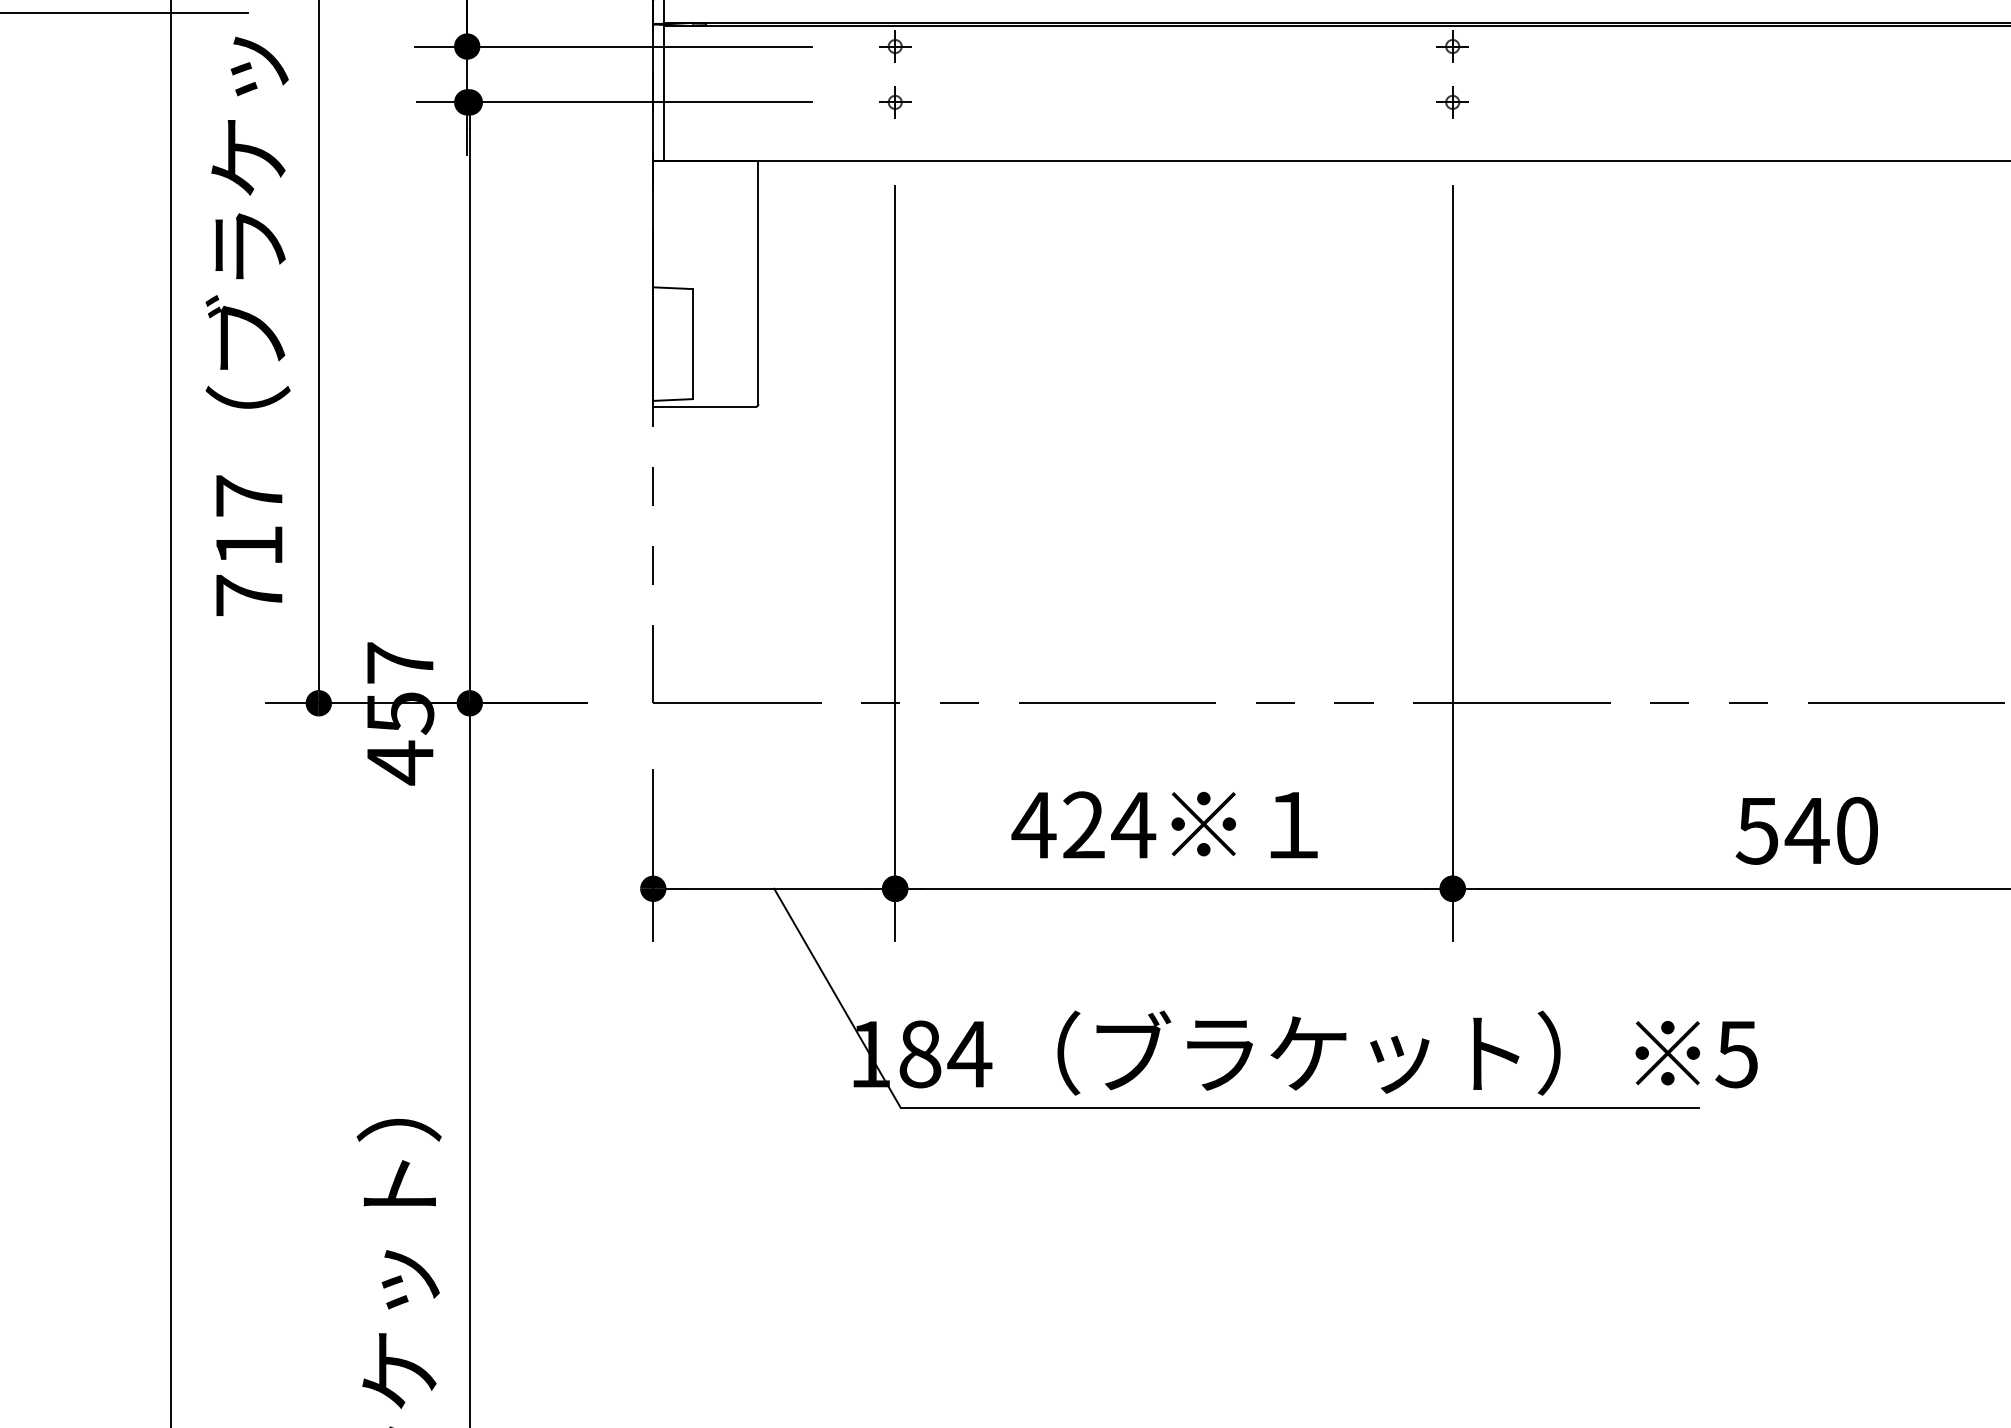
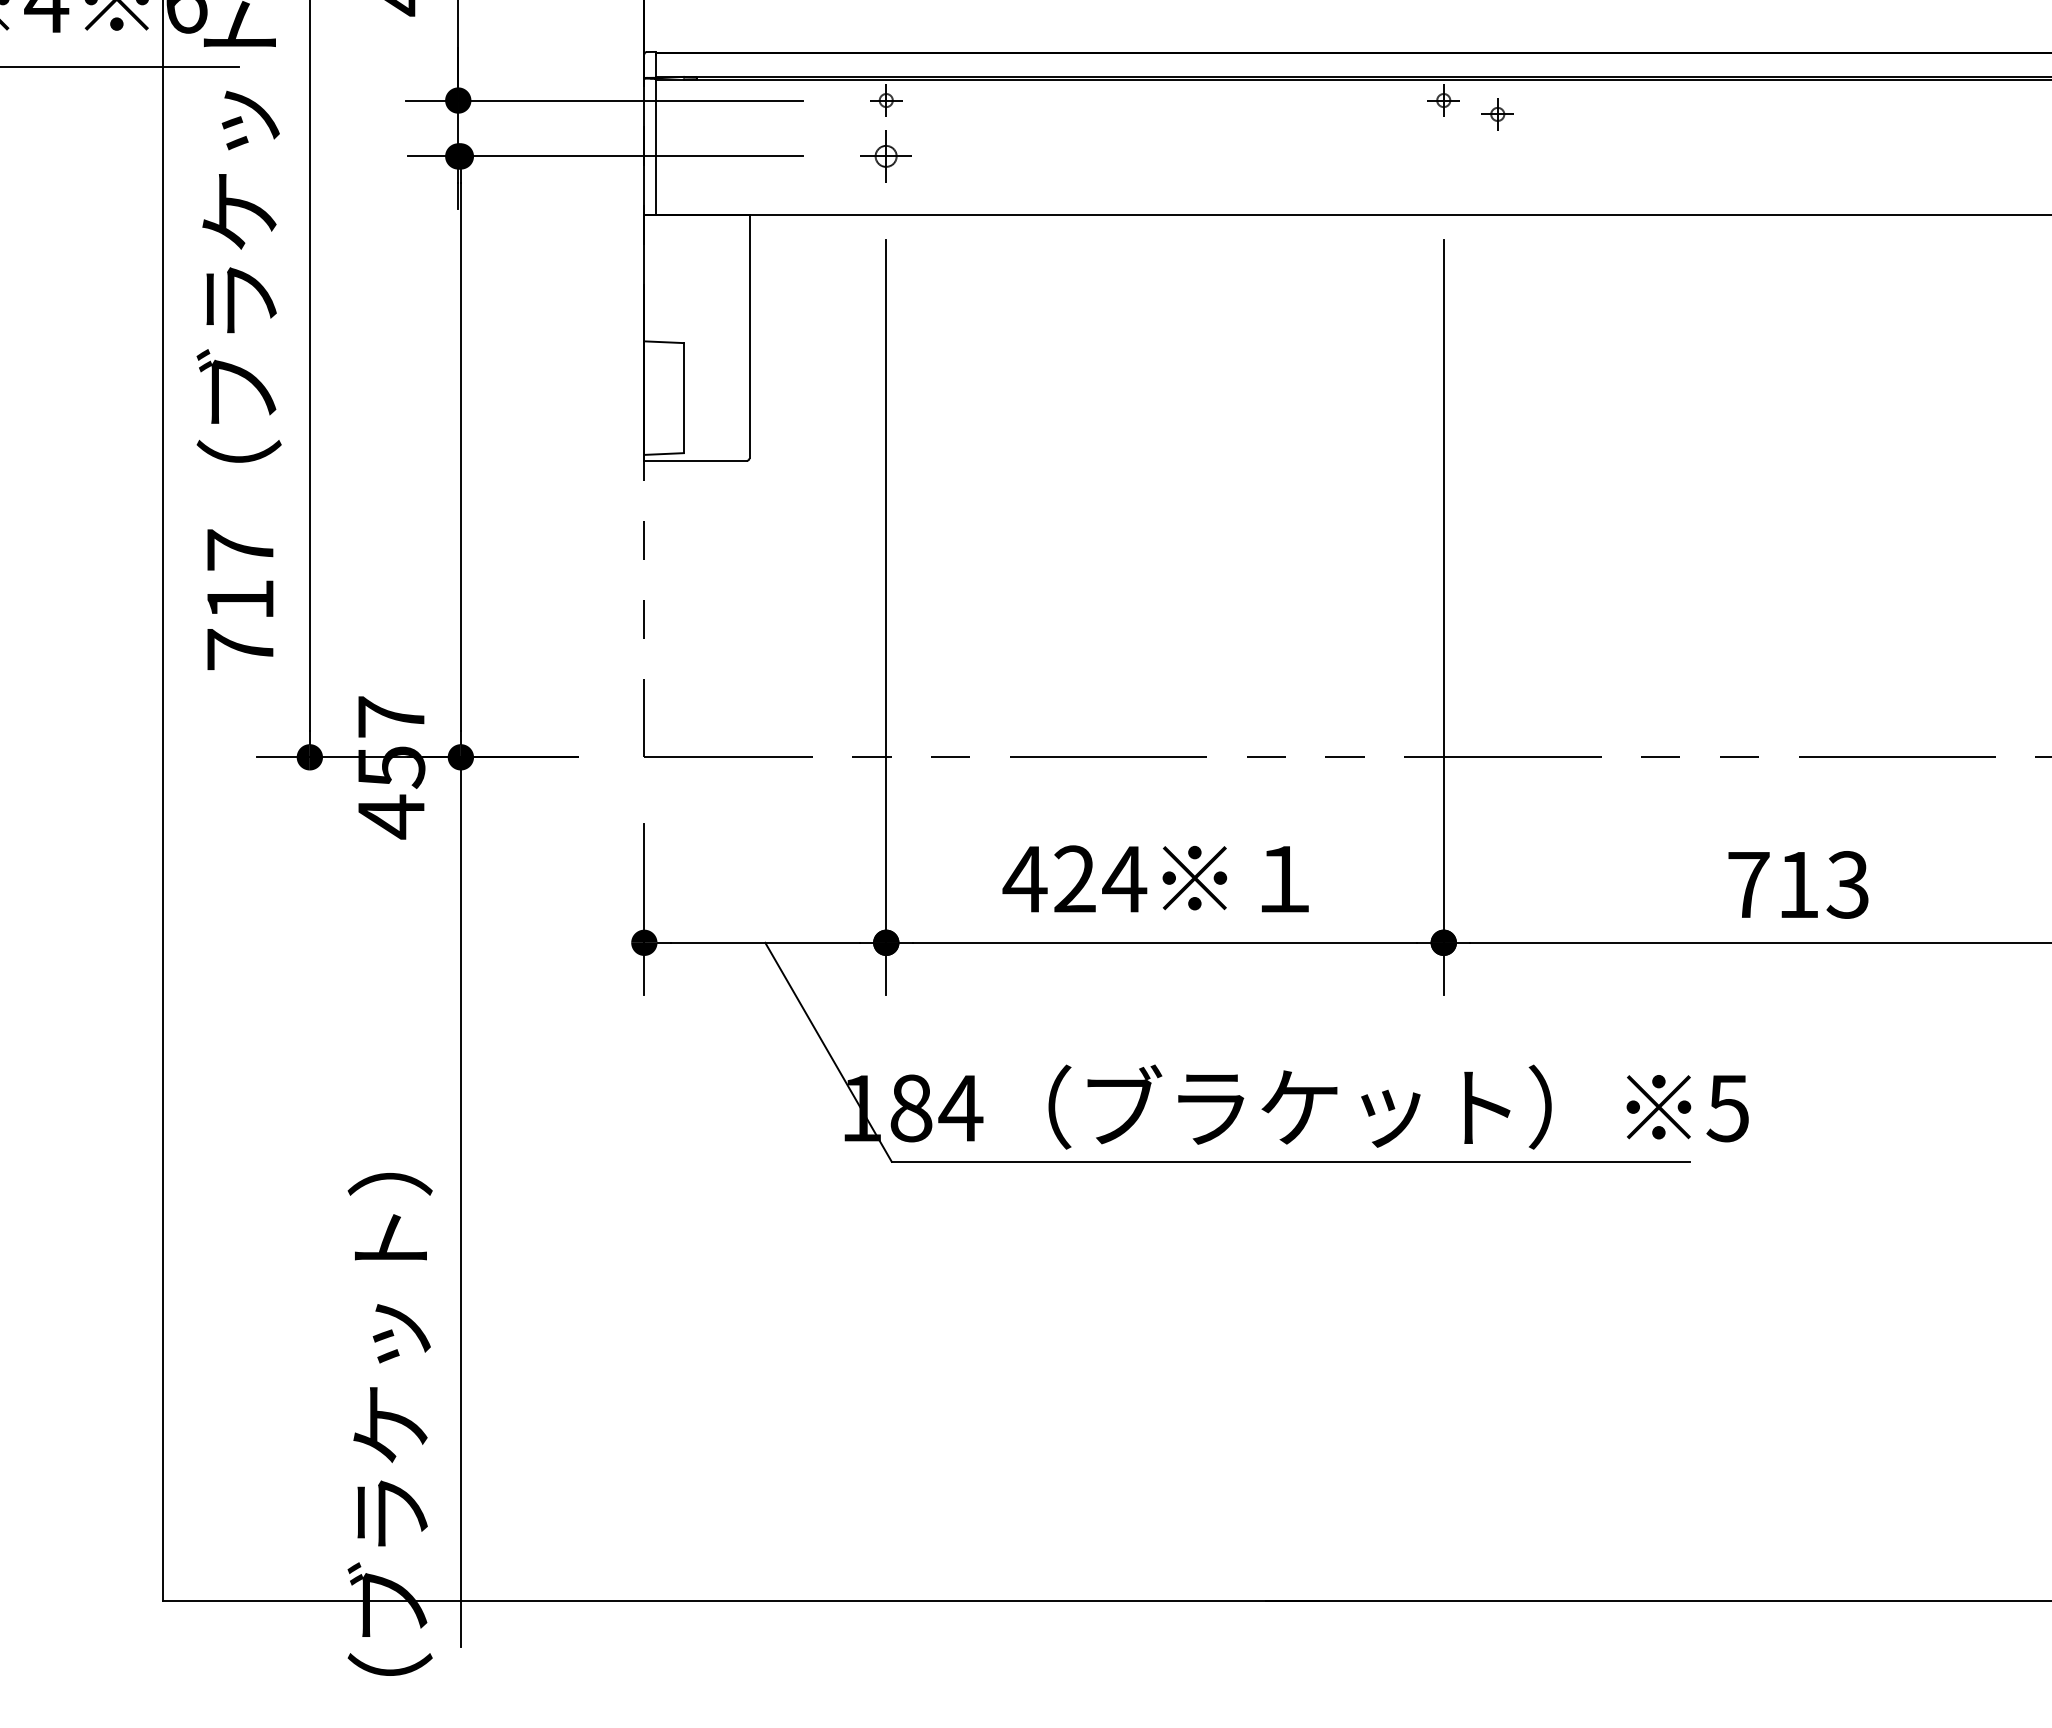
part: (895, 102) -> (886, 156), size x1.6
part: (1452, 102) -> (1497, 114), moved
text: (1806, 830) -> (1797, 884), 540 -> 713

